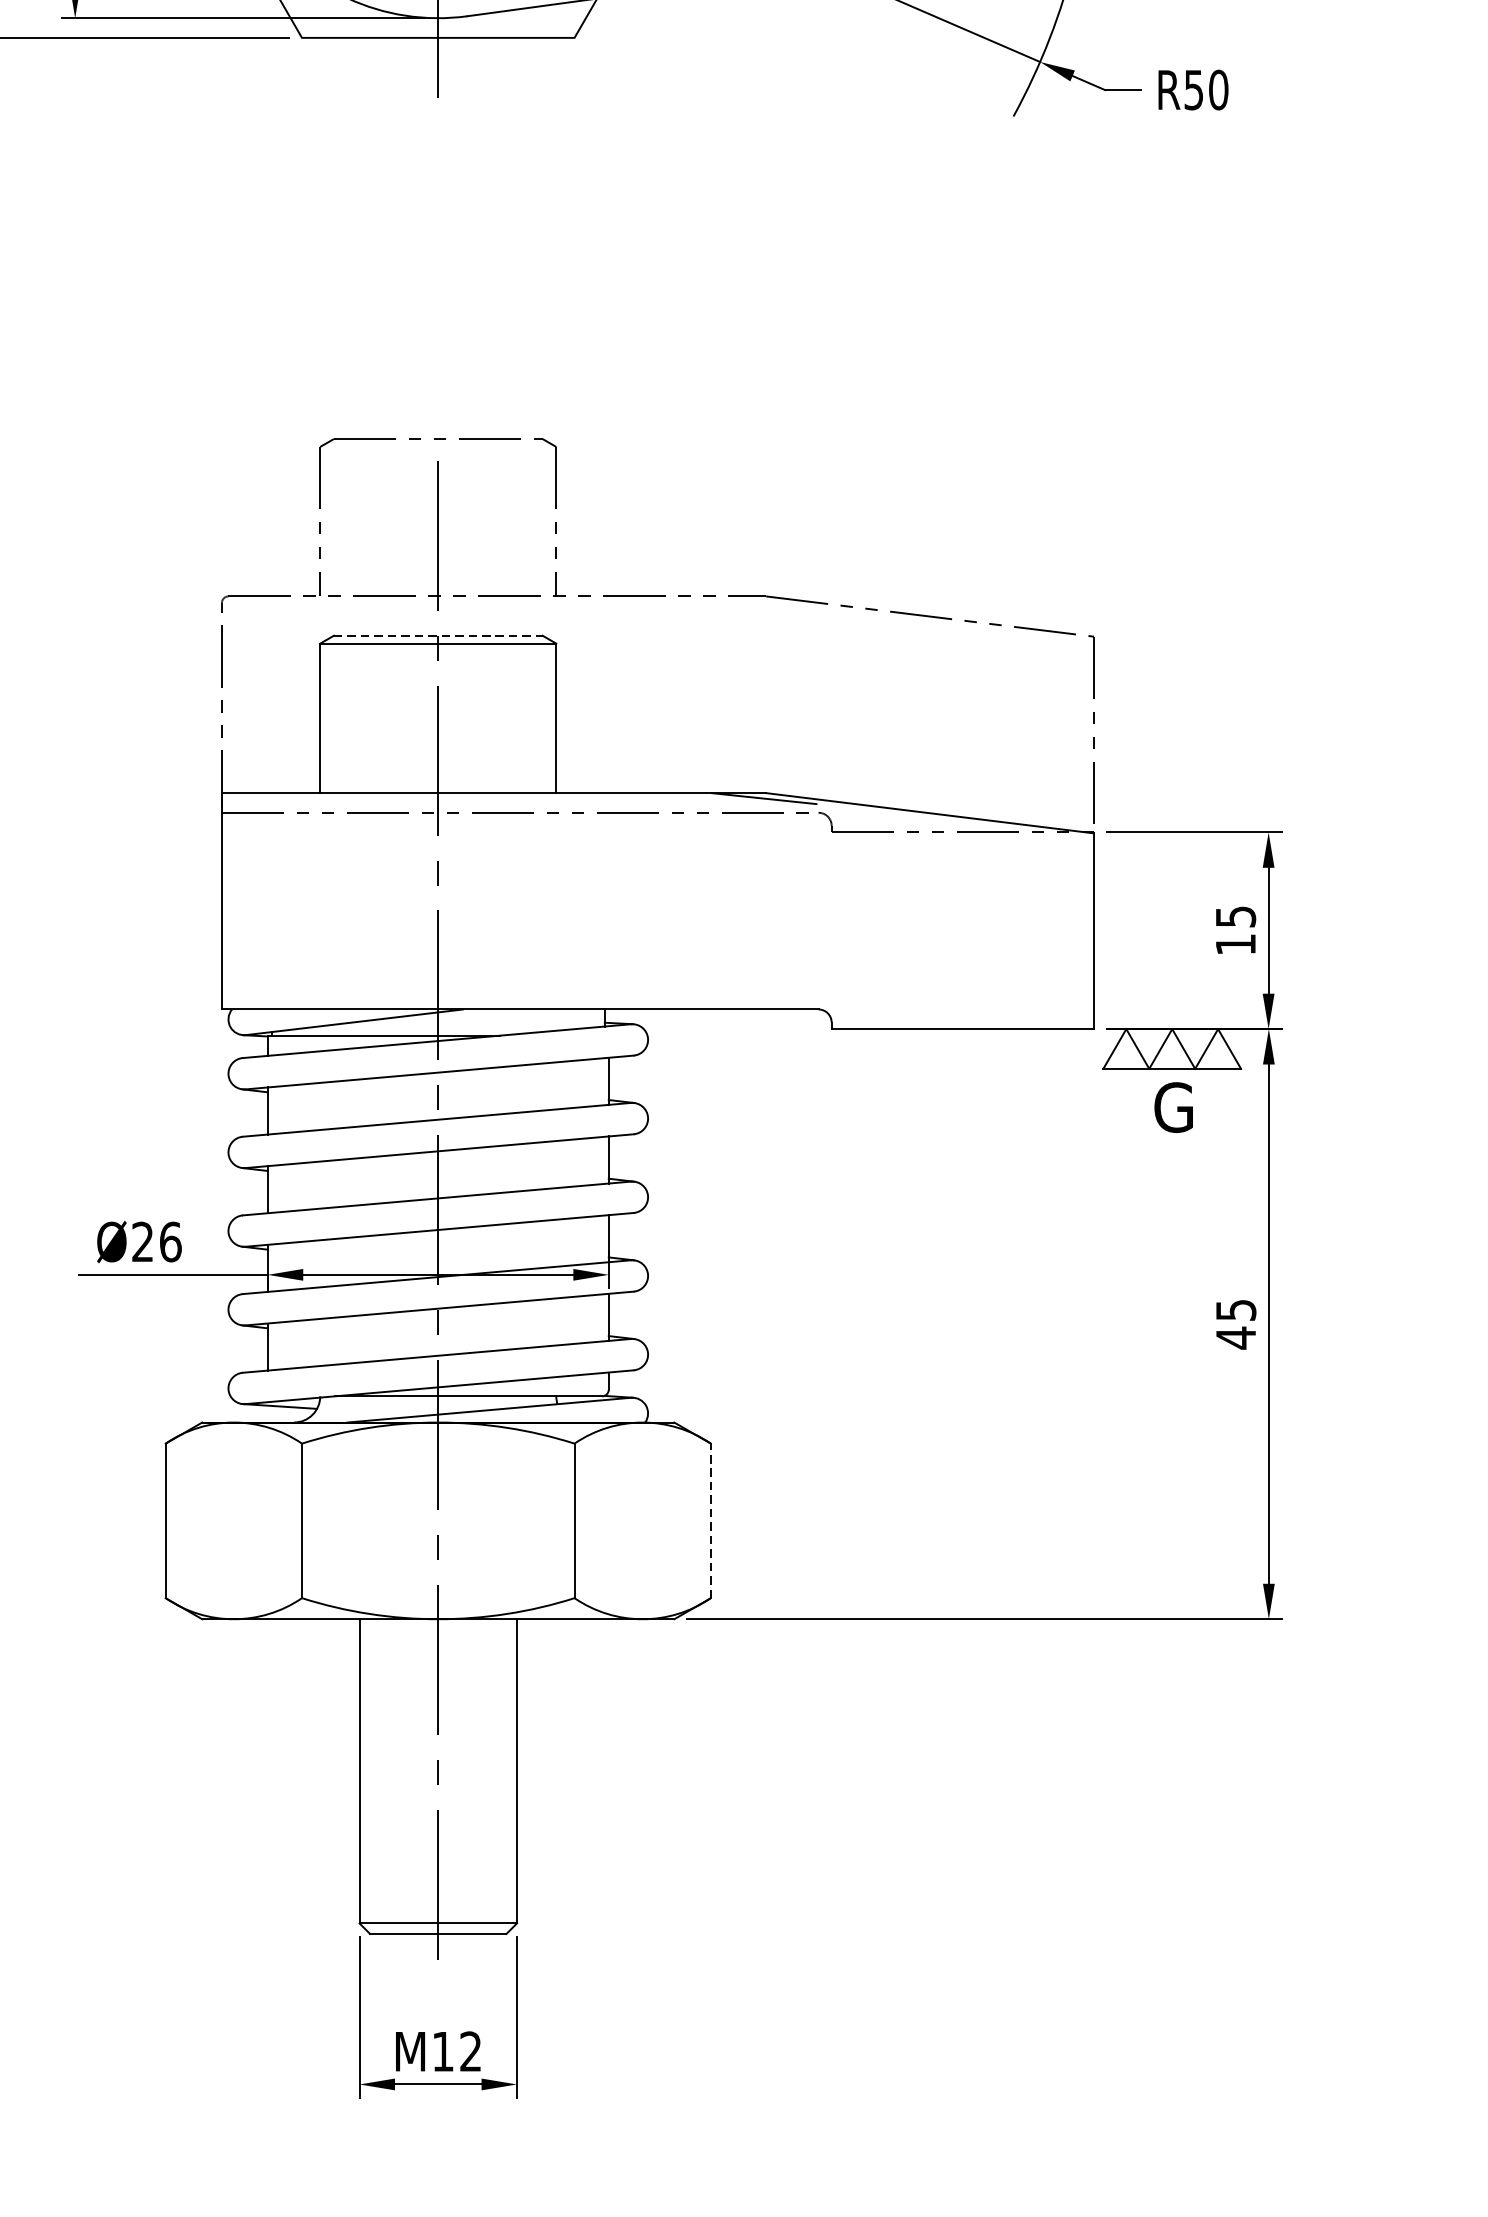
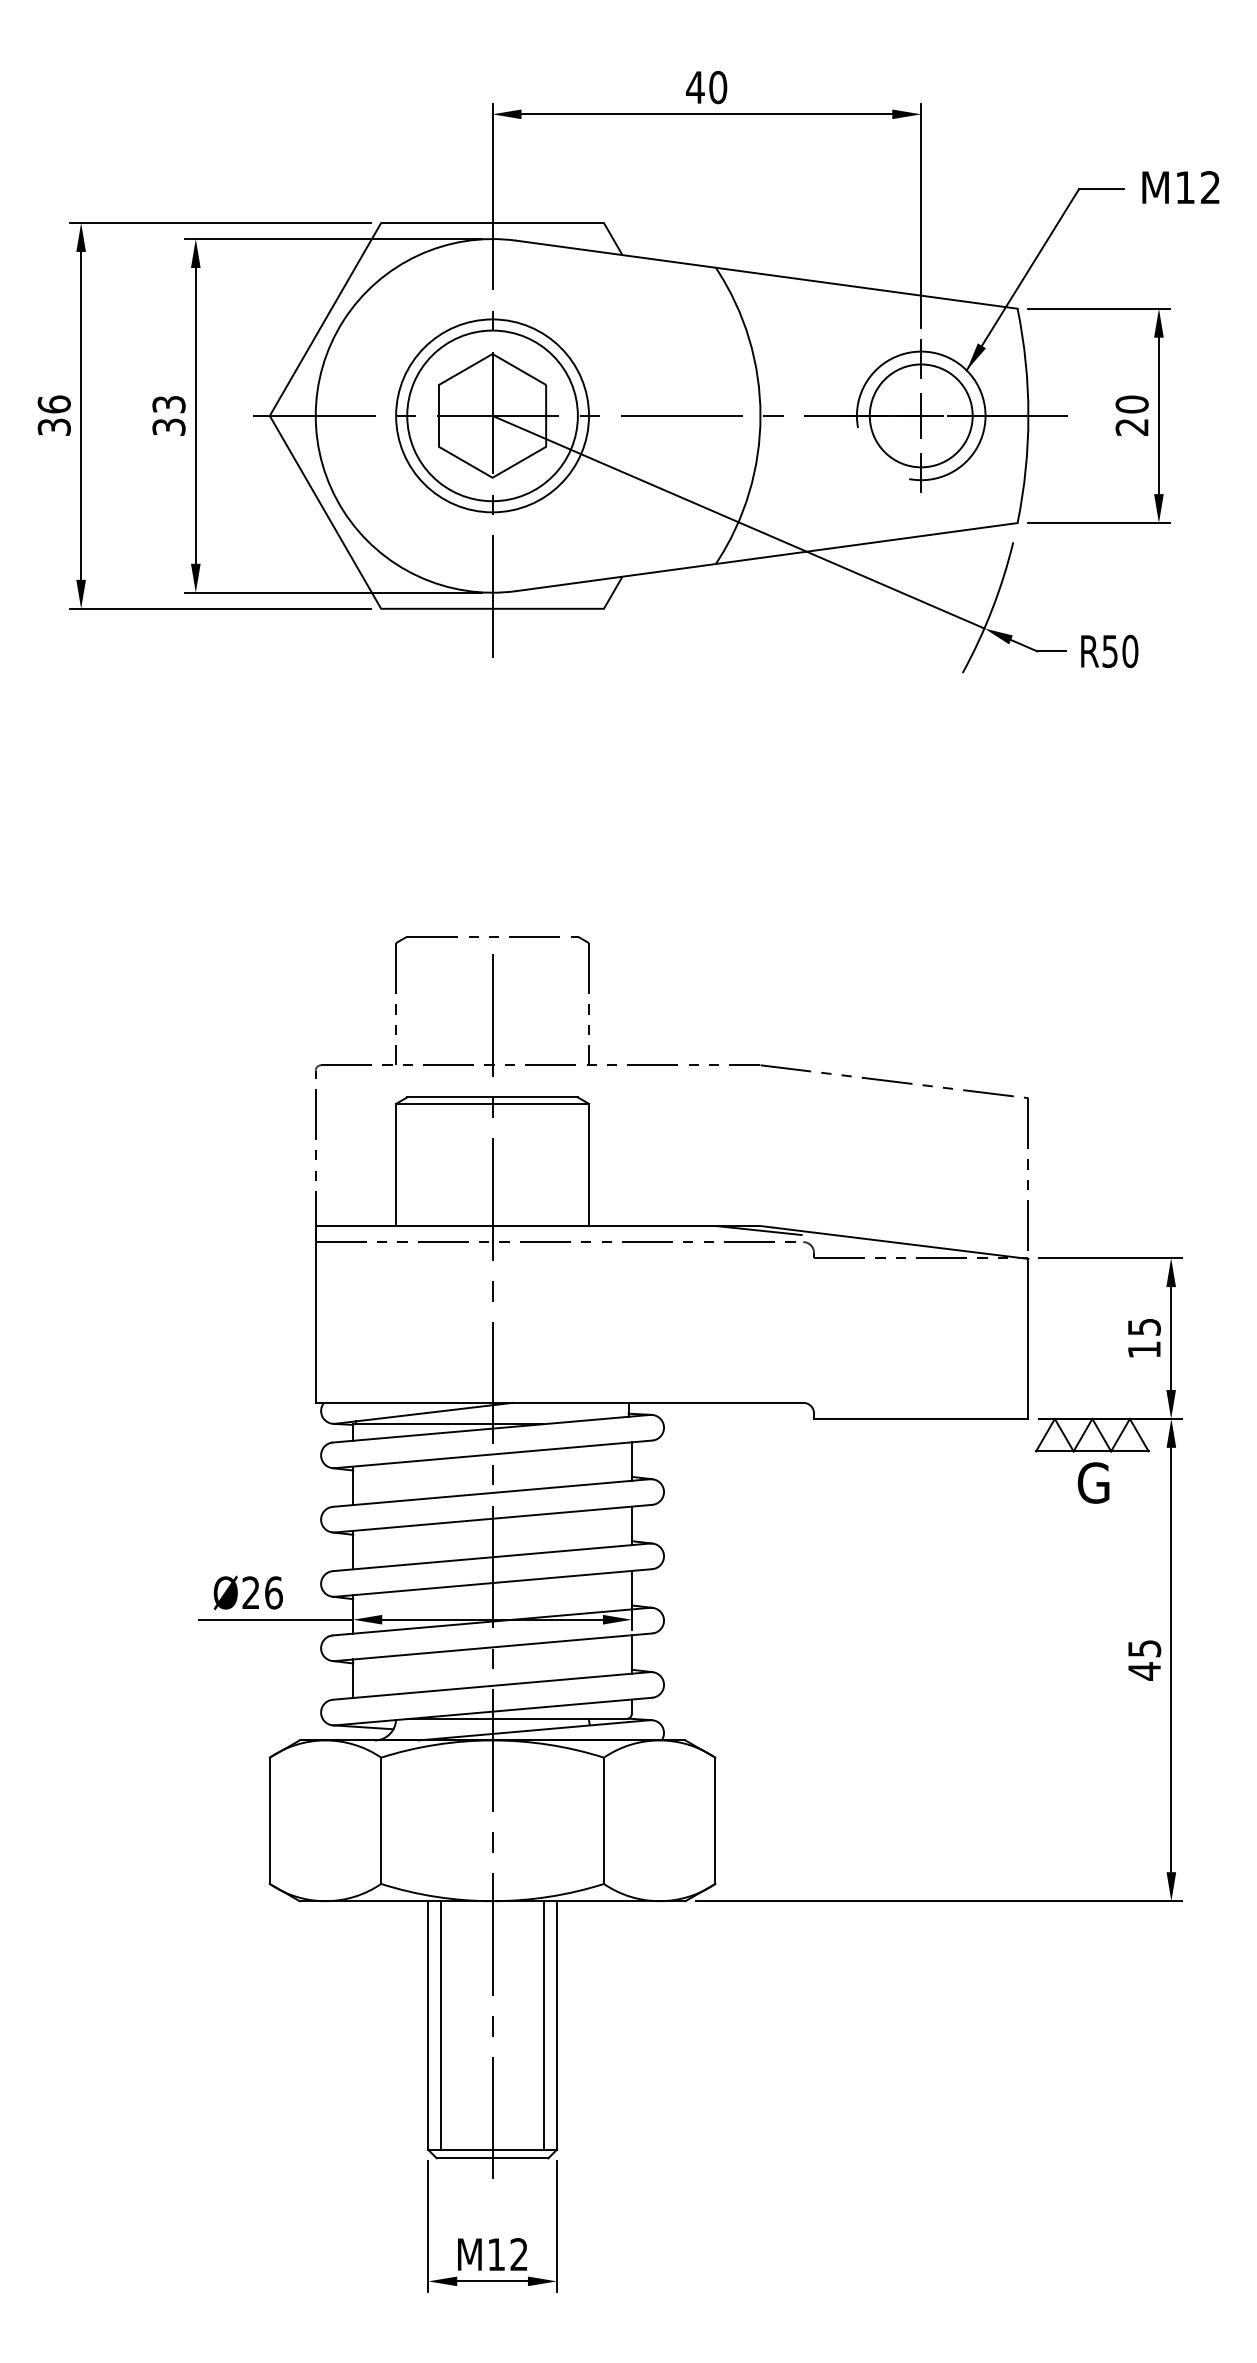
line: (439, 635) -> (493, 1097), dashed -> solid
line: (711, 1520) -> (715, 1820), dashed -> solid
line: (375, 1771) -> (441, 2025), added
line: (501, 1771) -> (544, 2025), added

